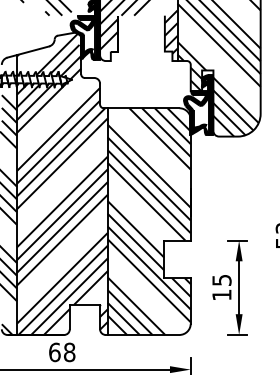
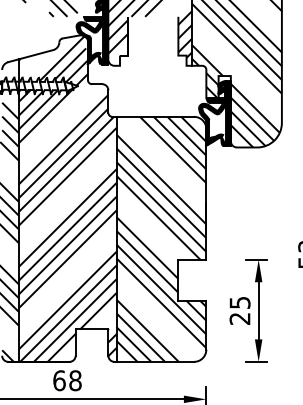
text: (221, 294) -> (239, 318), 15 -> 25

